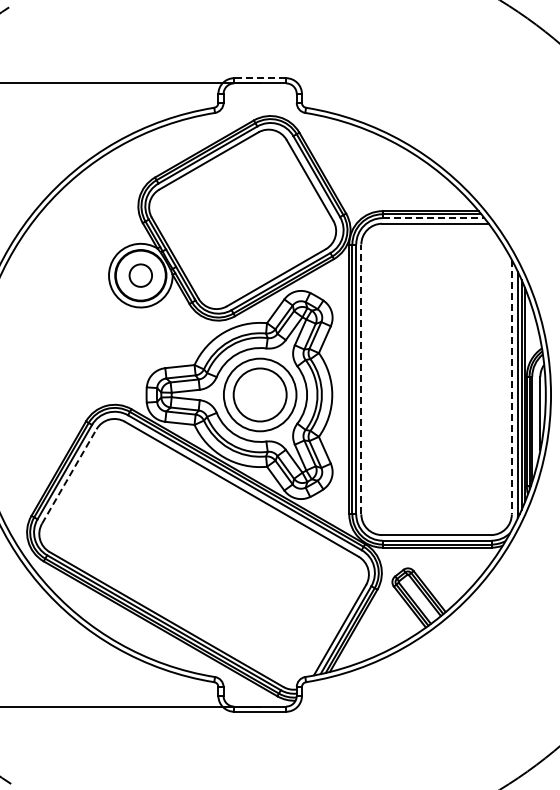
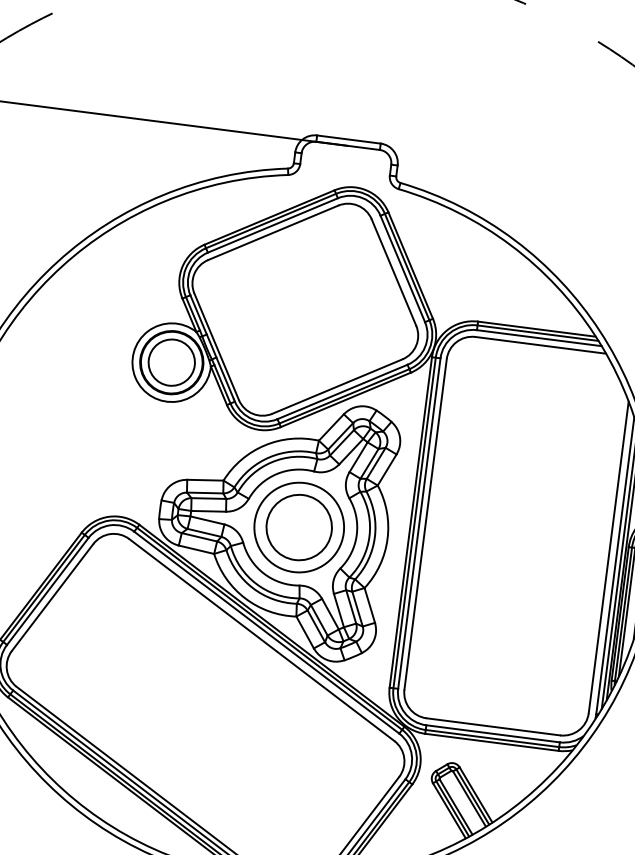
line: (260, 78) -> (349, 139), dashed -> solid
line: (433, 218) -> (539, 338), dashed -> solid
circle: (140, 275) -> (171, 362), size x1.67
line: (361, 379) -> (425, 524), dashed -> solid
line: (511, 387) -> (608, 557), dashed -> solid
line: (69, 476) -> (52, 597), dashed -> solid

